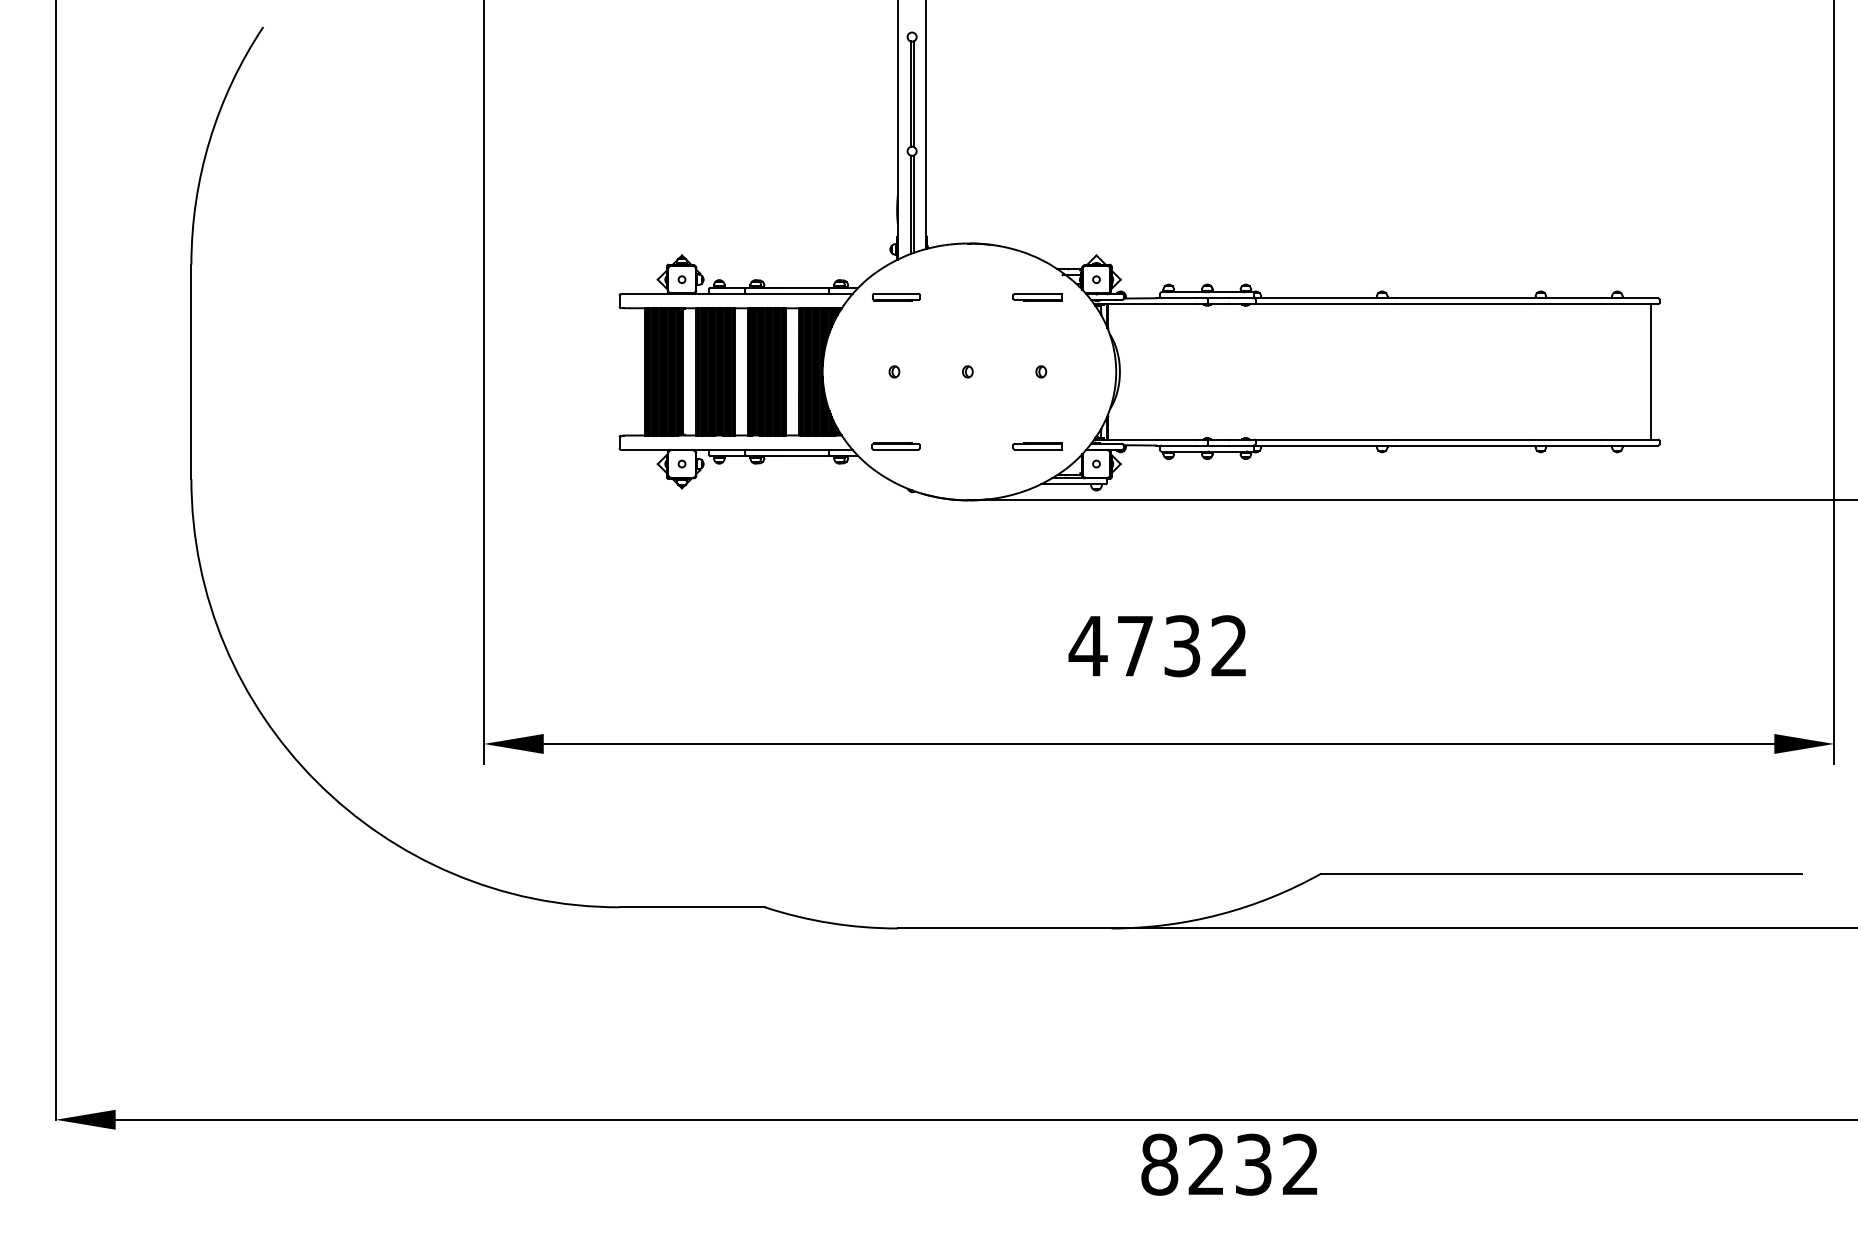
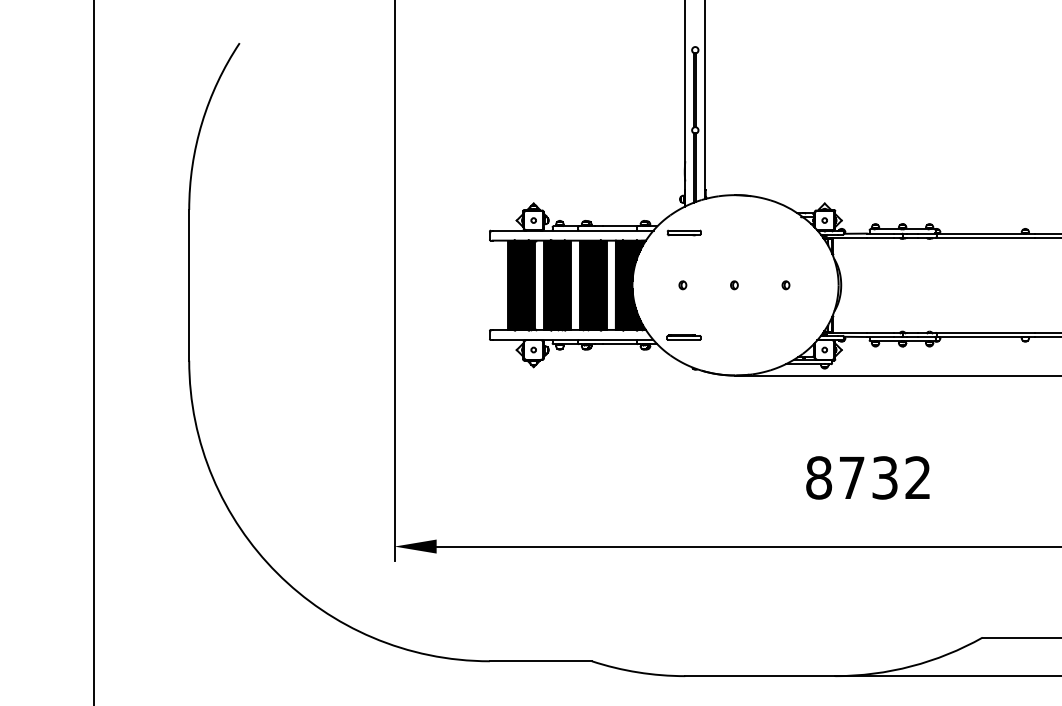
part: (1037, 297) -> (783, 233), removed
part: (1037, 446) -> (783, 337), removed
text: (1087, 646) -> (818, 478), 4732 -> 8732

